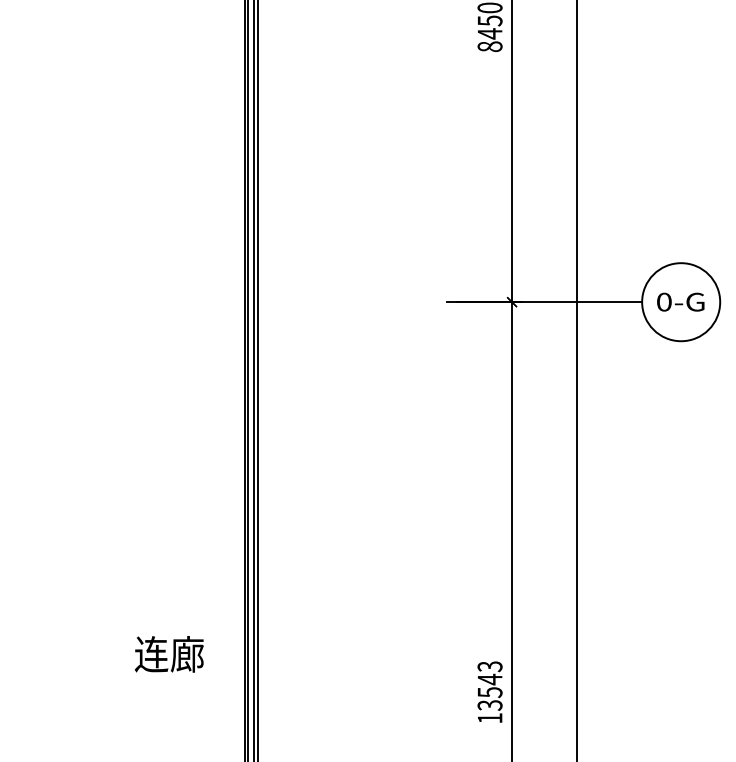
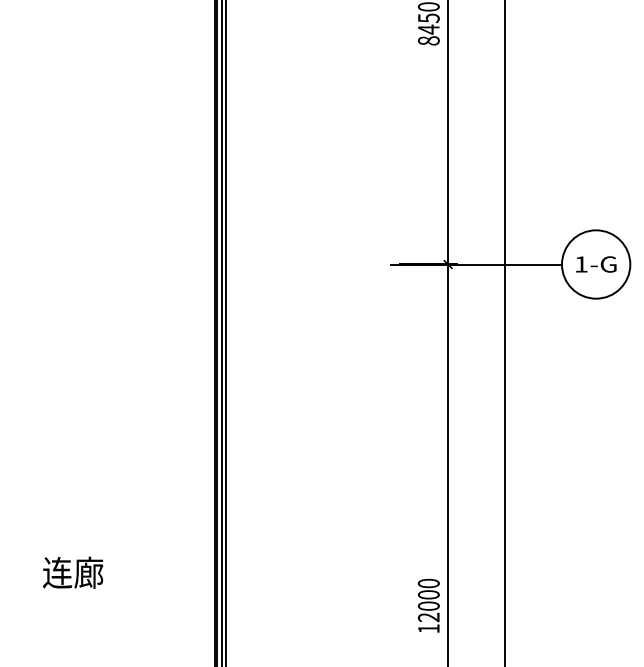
text: (664, 302) -> (581, 264), 0-G -> 1-G
text: (169, 654) -> (73, 572), moved
text: (489, 685) -> (428, 600), 13543 -> 12000

